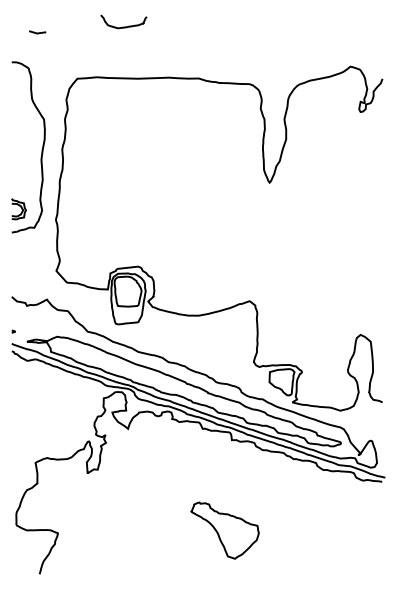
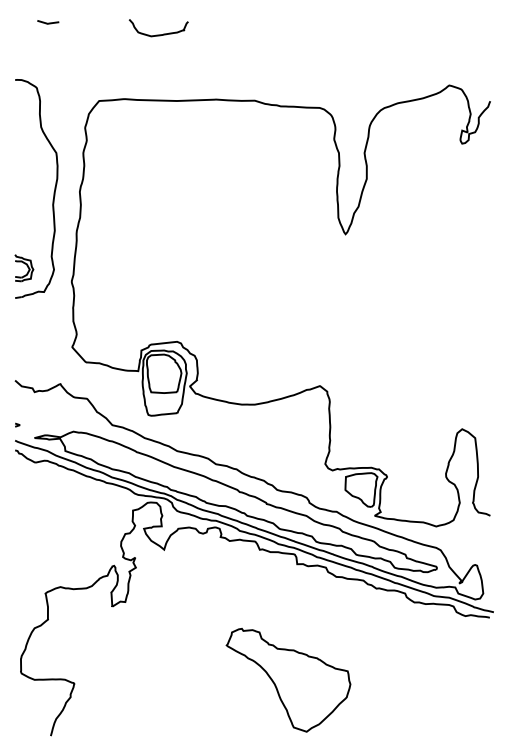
curve: (37, 32) -> (48, 22), moved
part: (224, 530) -> (287, 679), size x1.43

